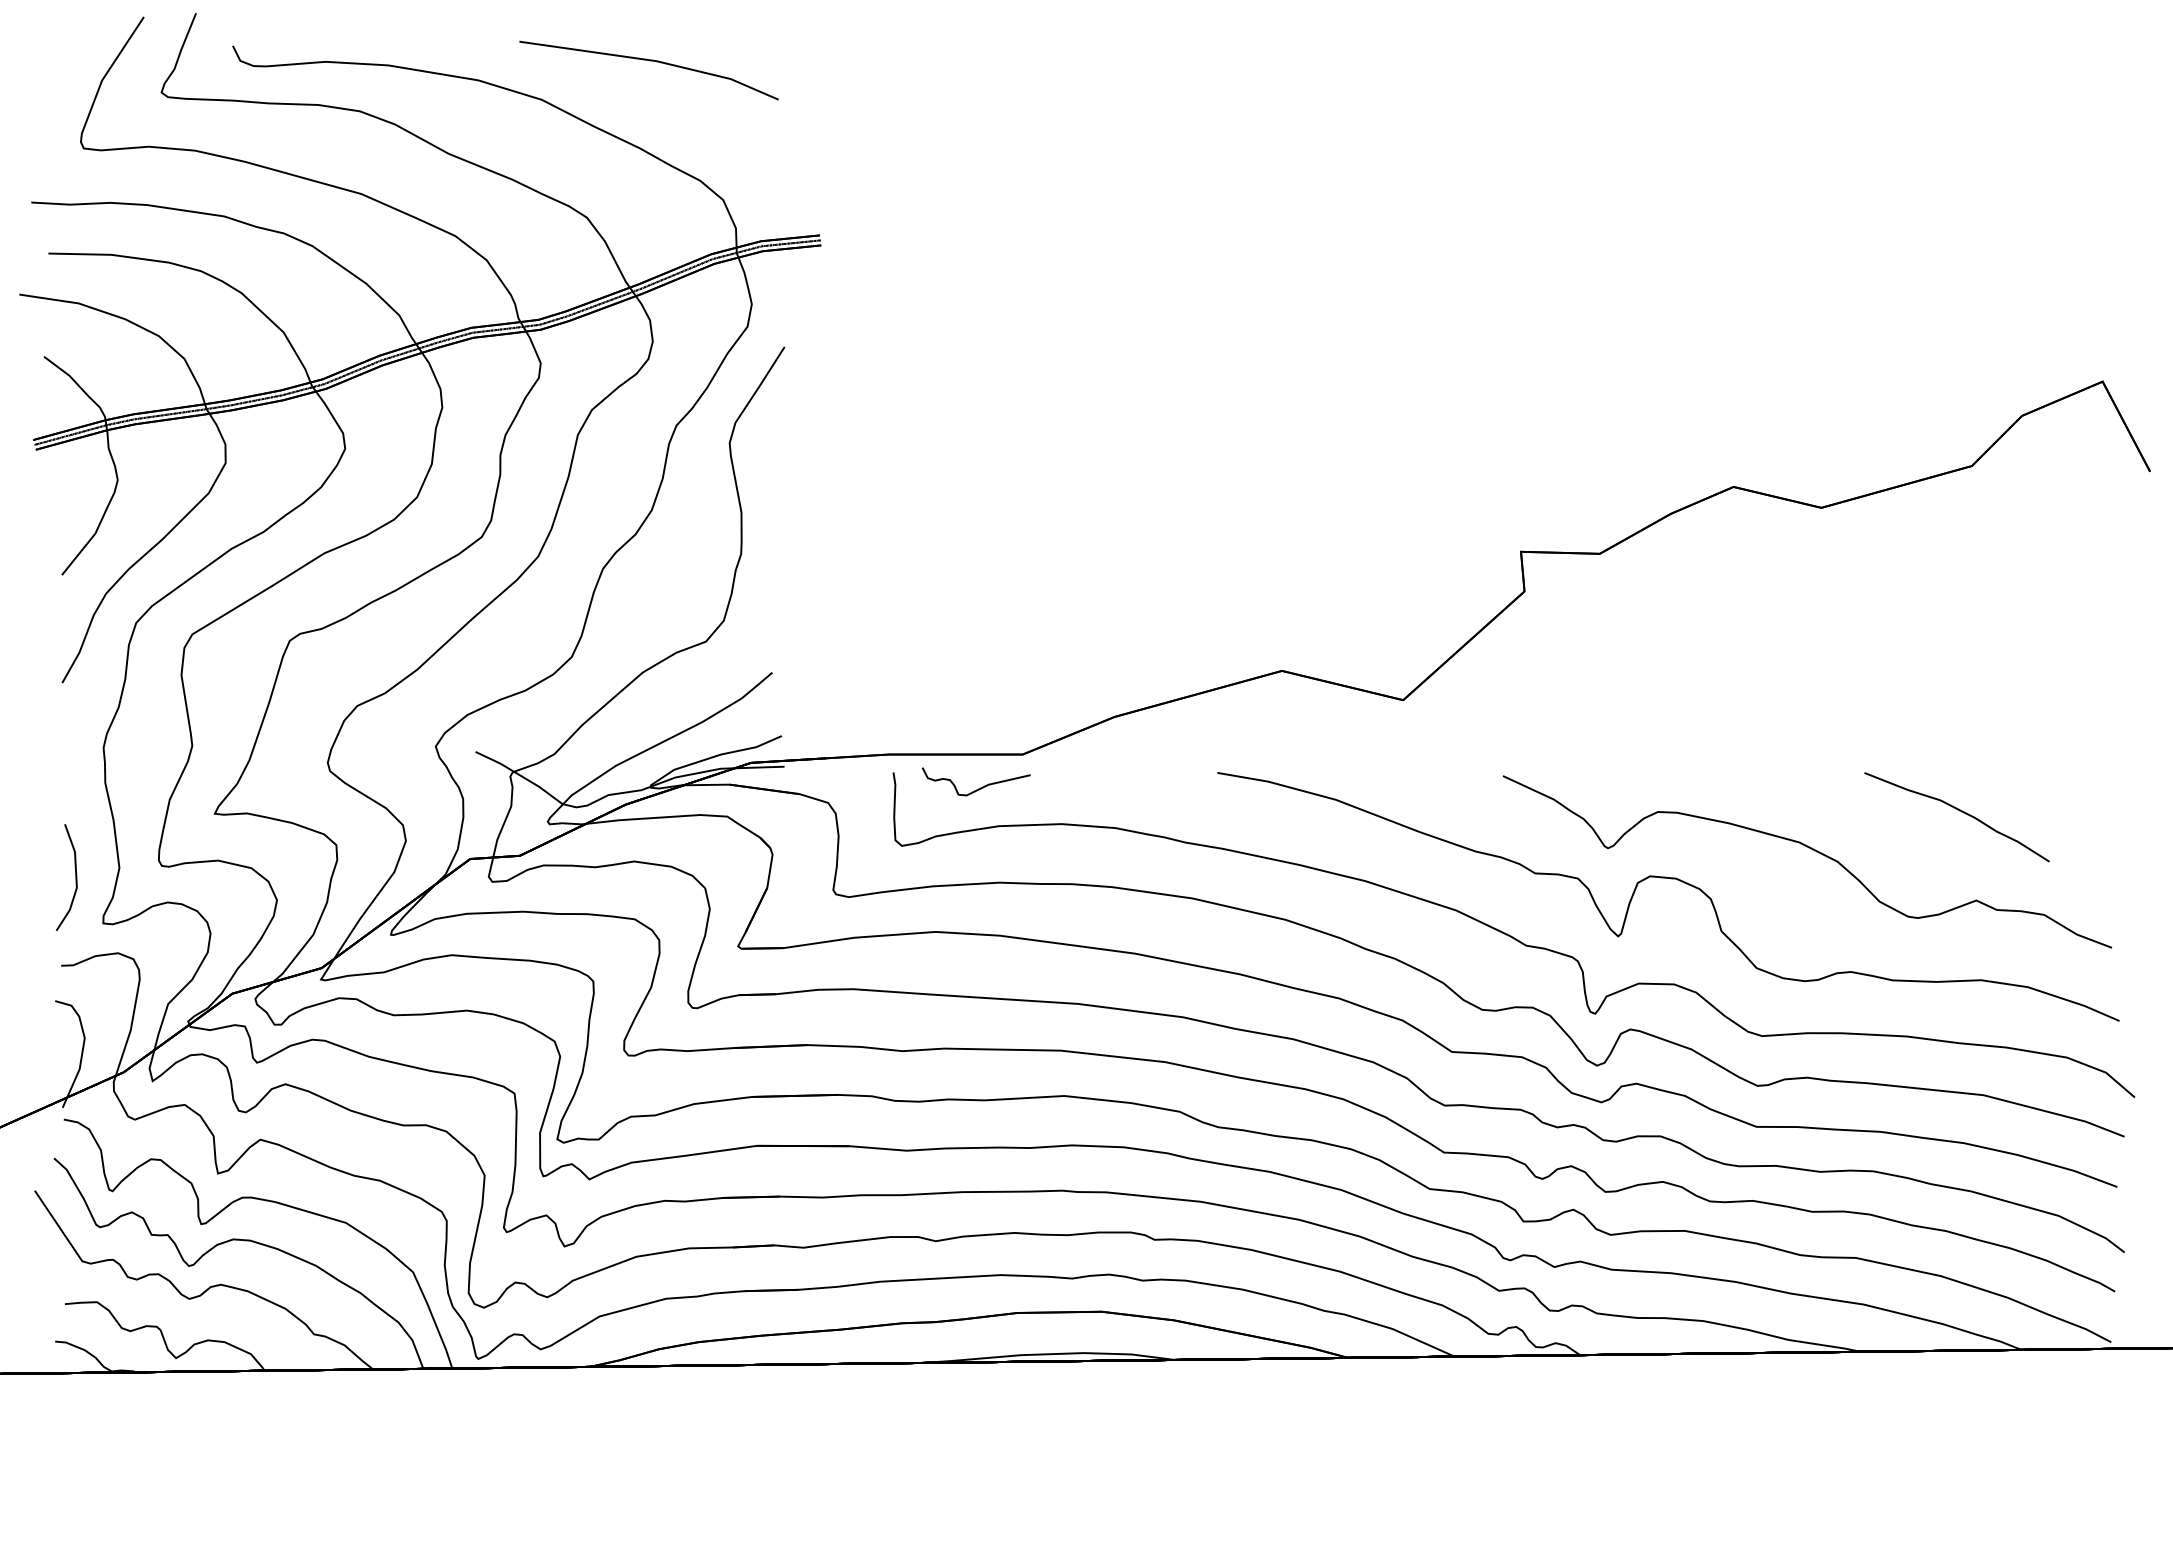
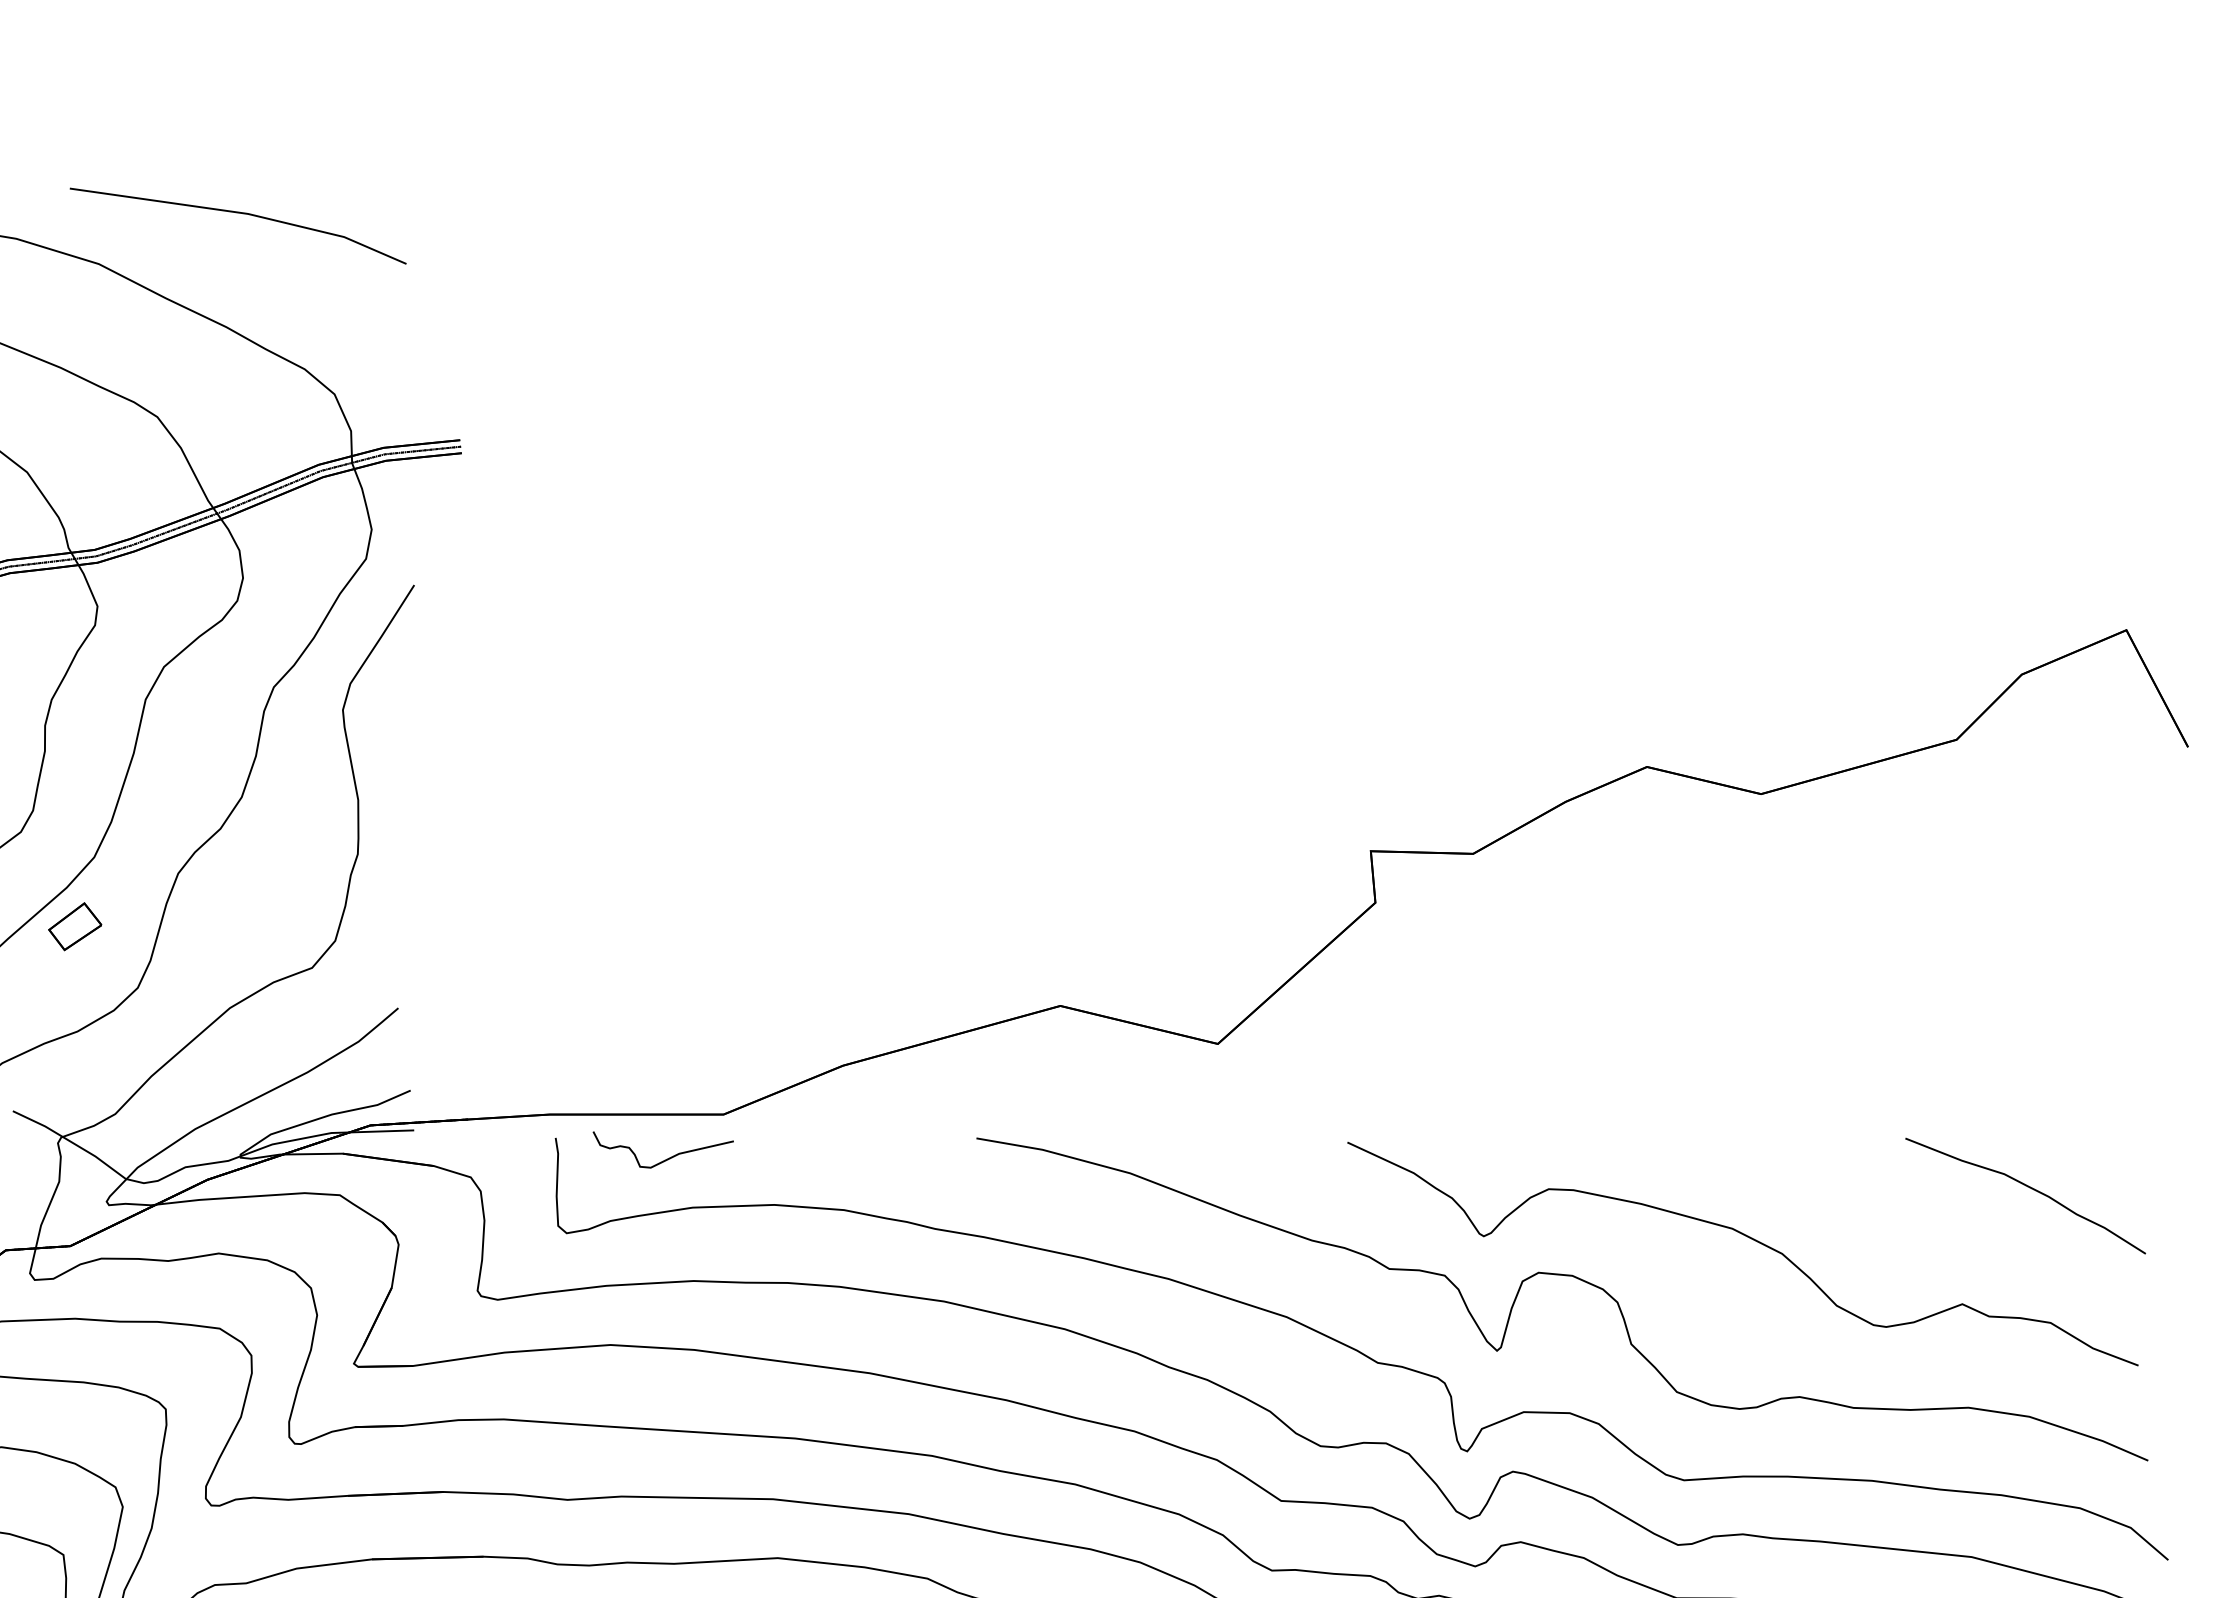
part: (523, 609) -> (75, 926), added
part: (1959, 811) -> (2028, 1188), moved

